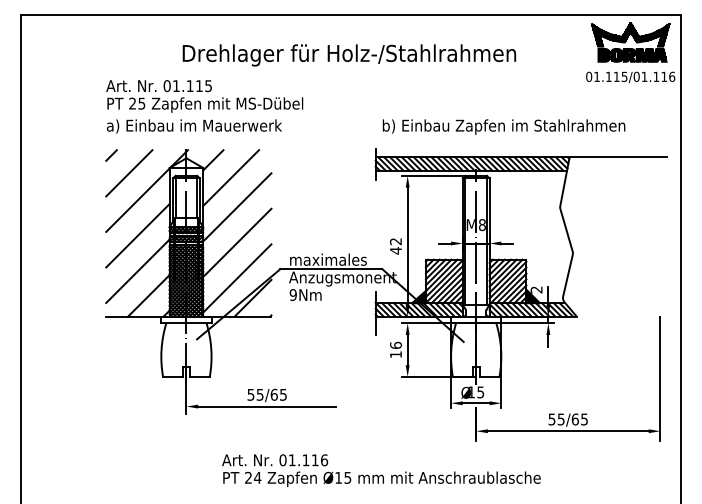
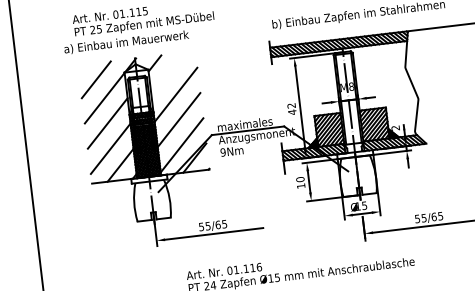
text: (194, 126) -> (126, 42), moved
line: (111, 155) -> (82, 68), removed
line: (231, 178) -> (169, 74), removed
text: (395, 344) -> (300, 178), 16 -> 10

